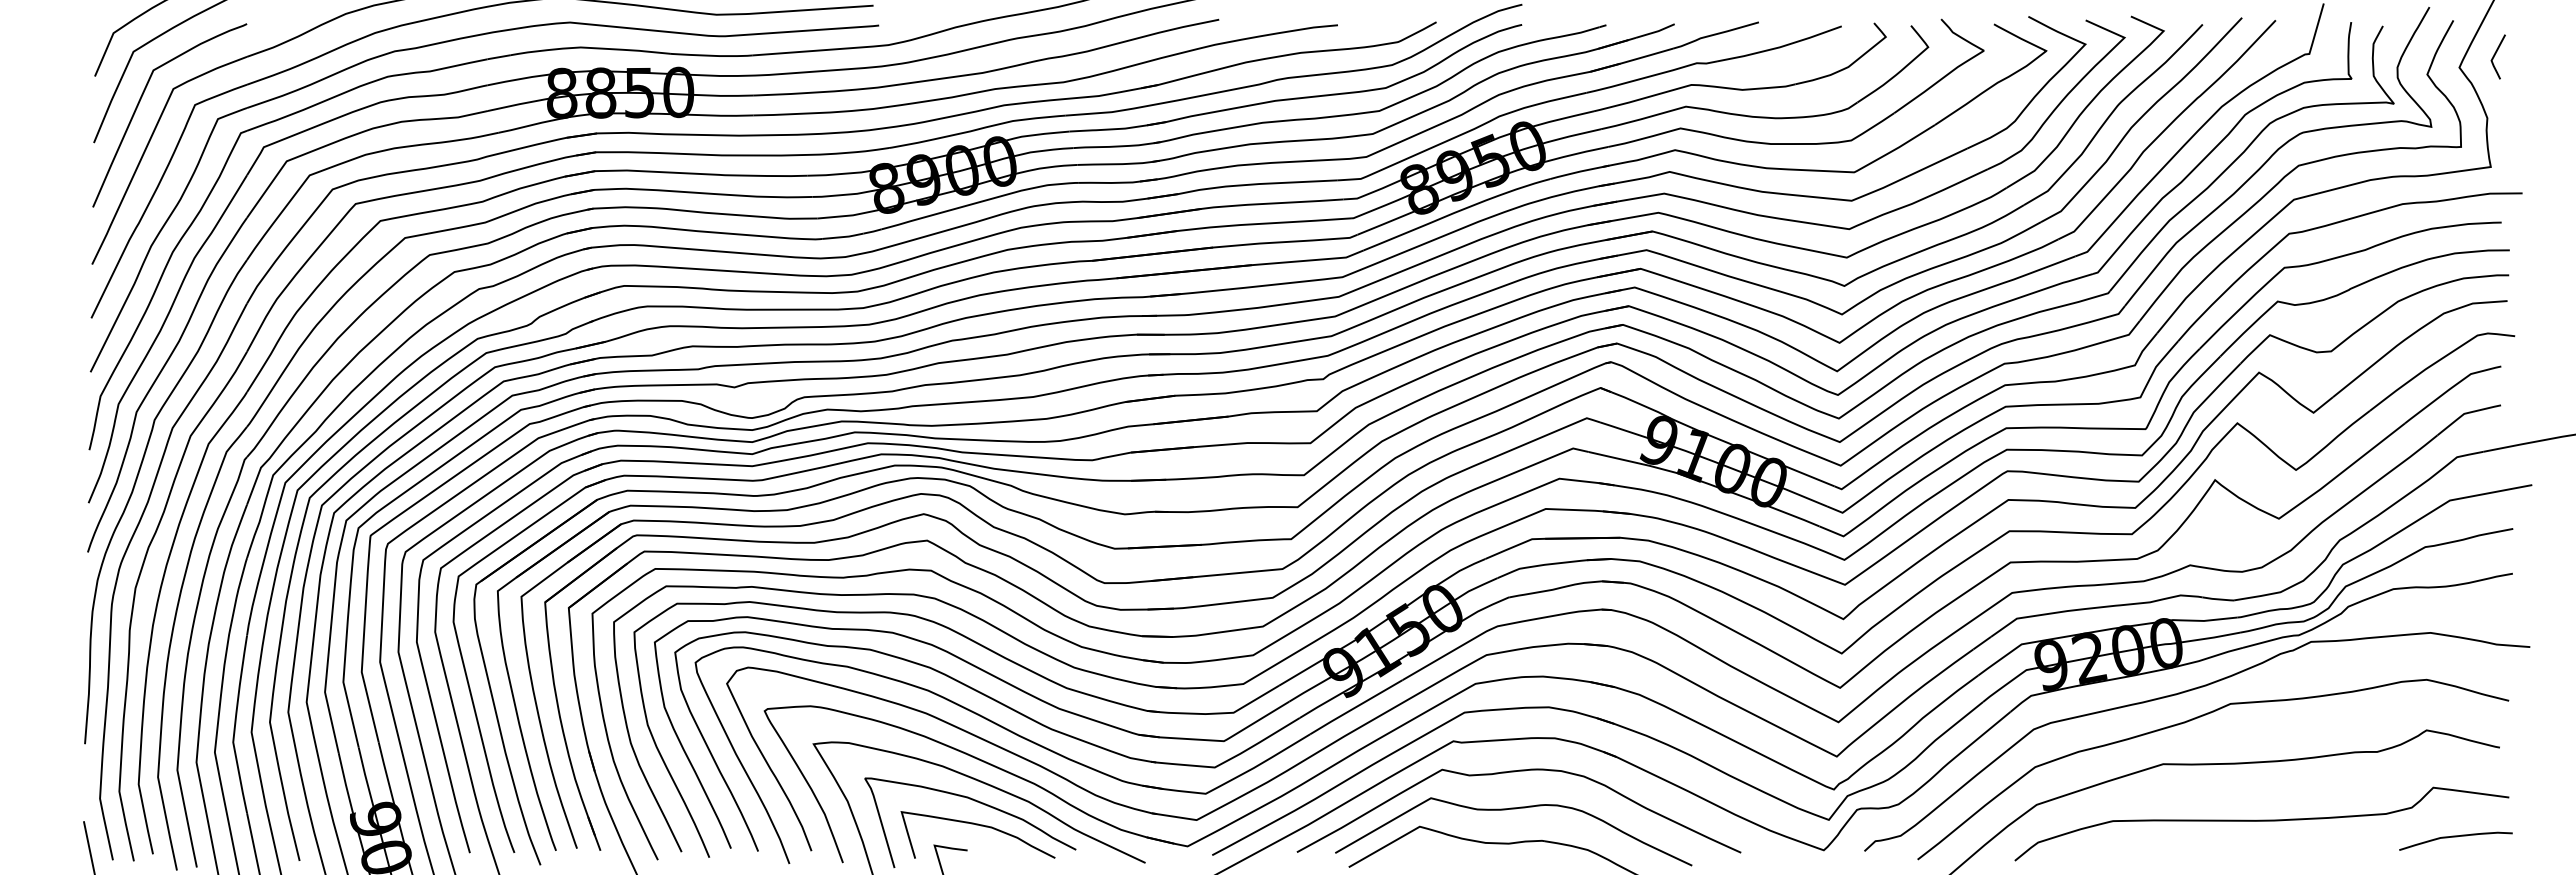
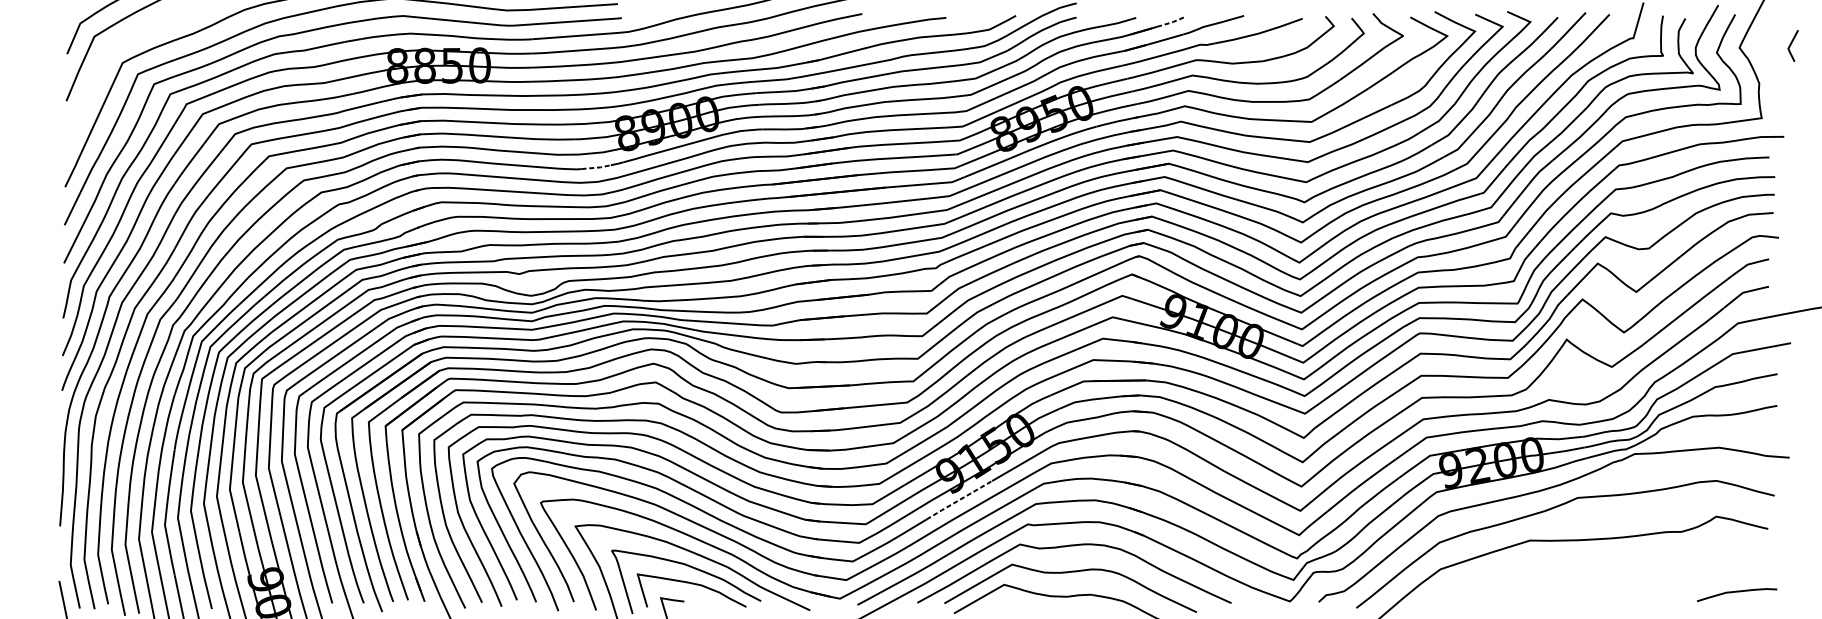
line: (1656, 31) -> (1171, 22), solid -> dashed
line: (2495, 55) -> (1791, 44), moved
curve: (139, 104) -> (98, 73), removed
line: (845, 236) -> (598, 167), solid -> dashed
line: (1356, 707) -> (959, 500), solid -> dashed
curve: (2261, 821) -> (1599, 581), removed

